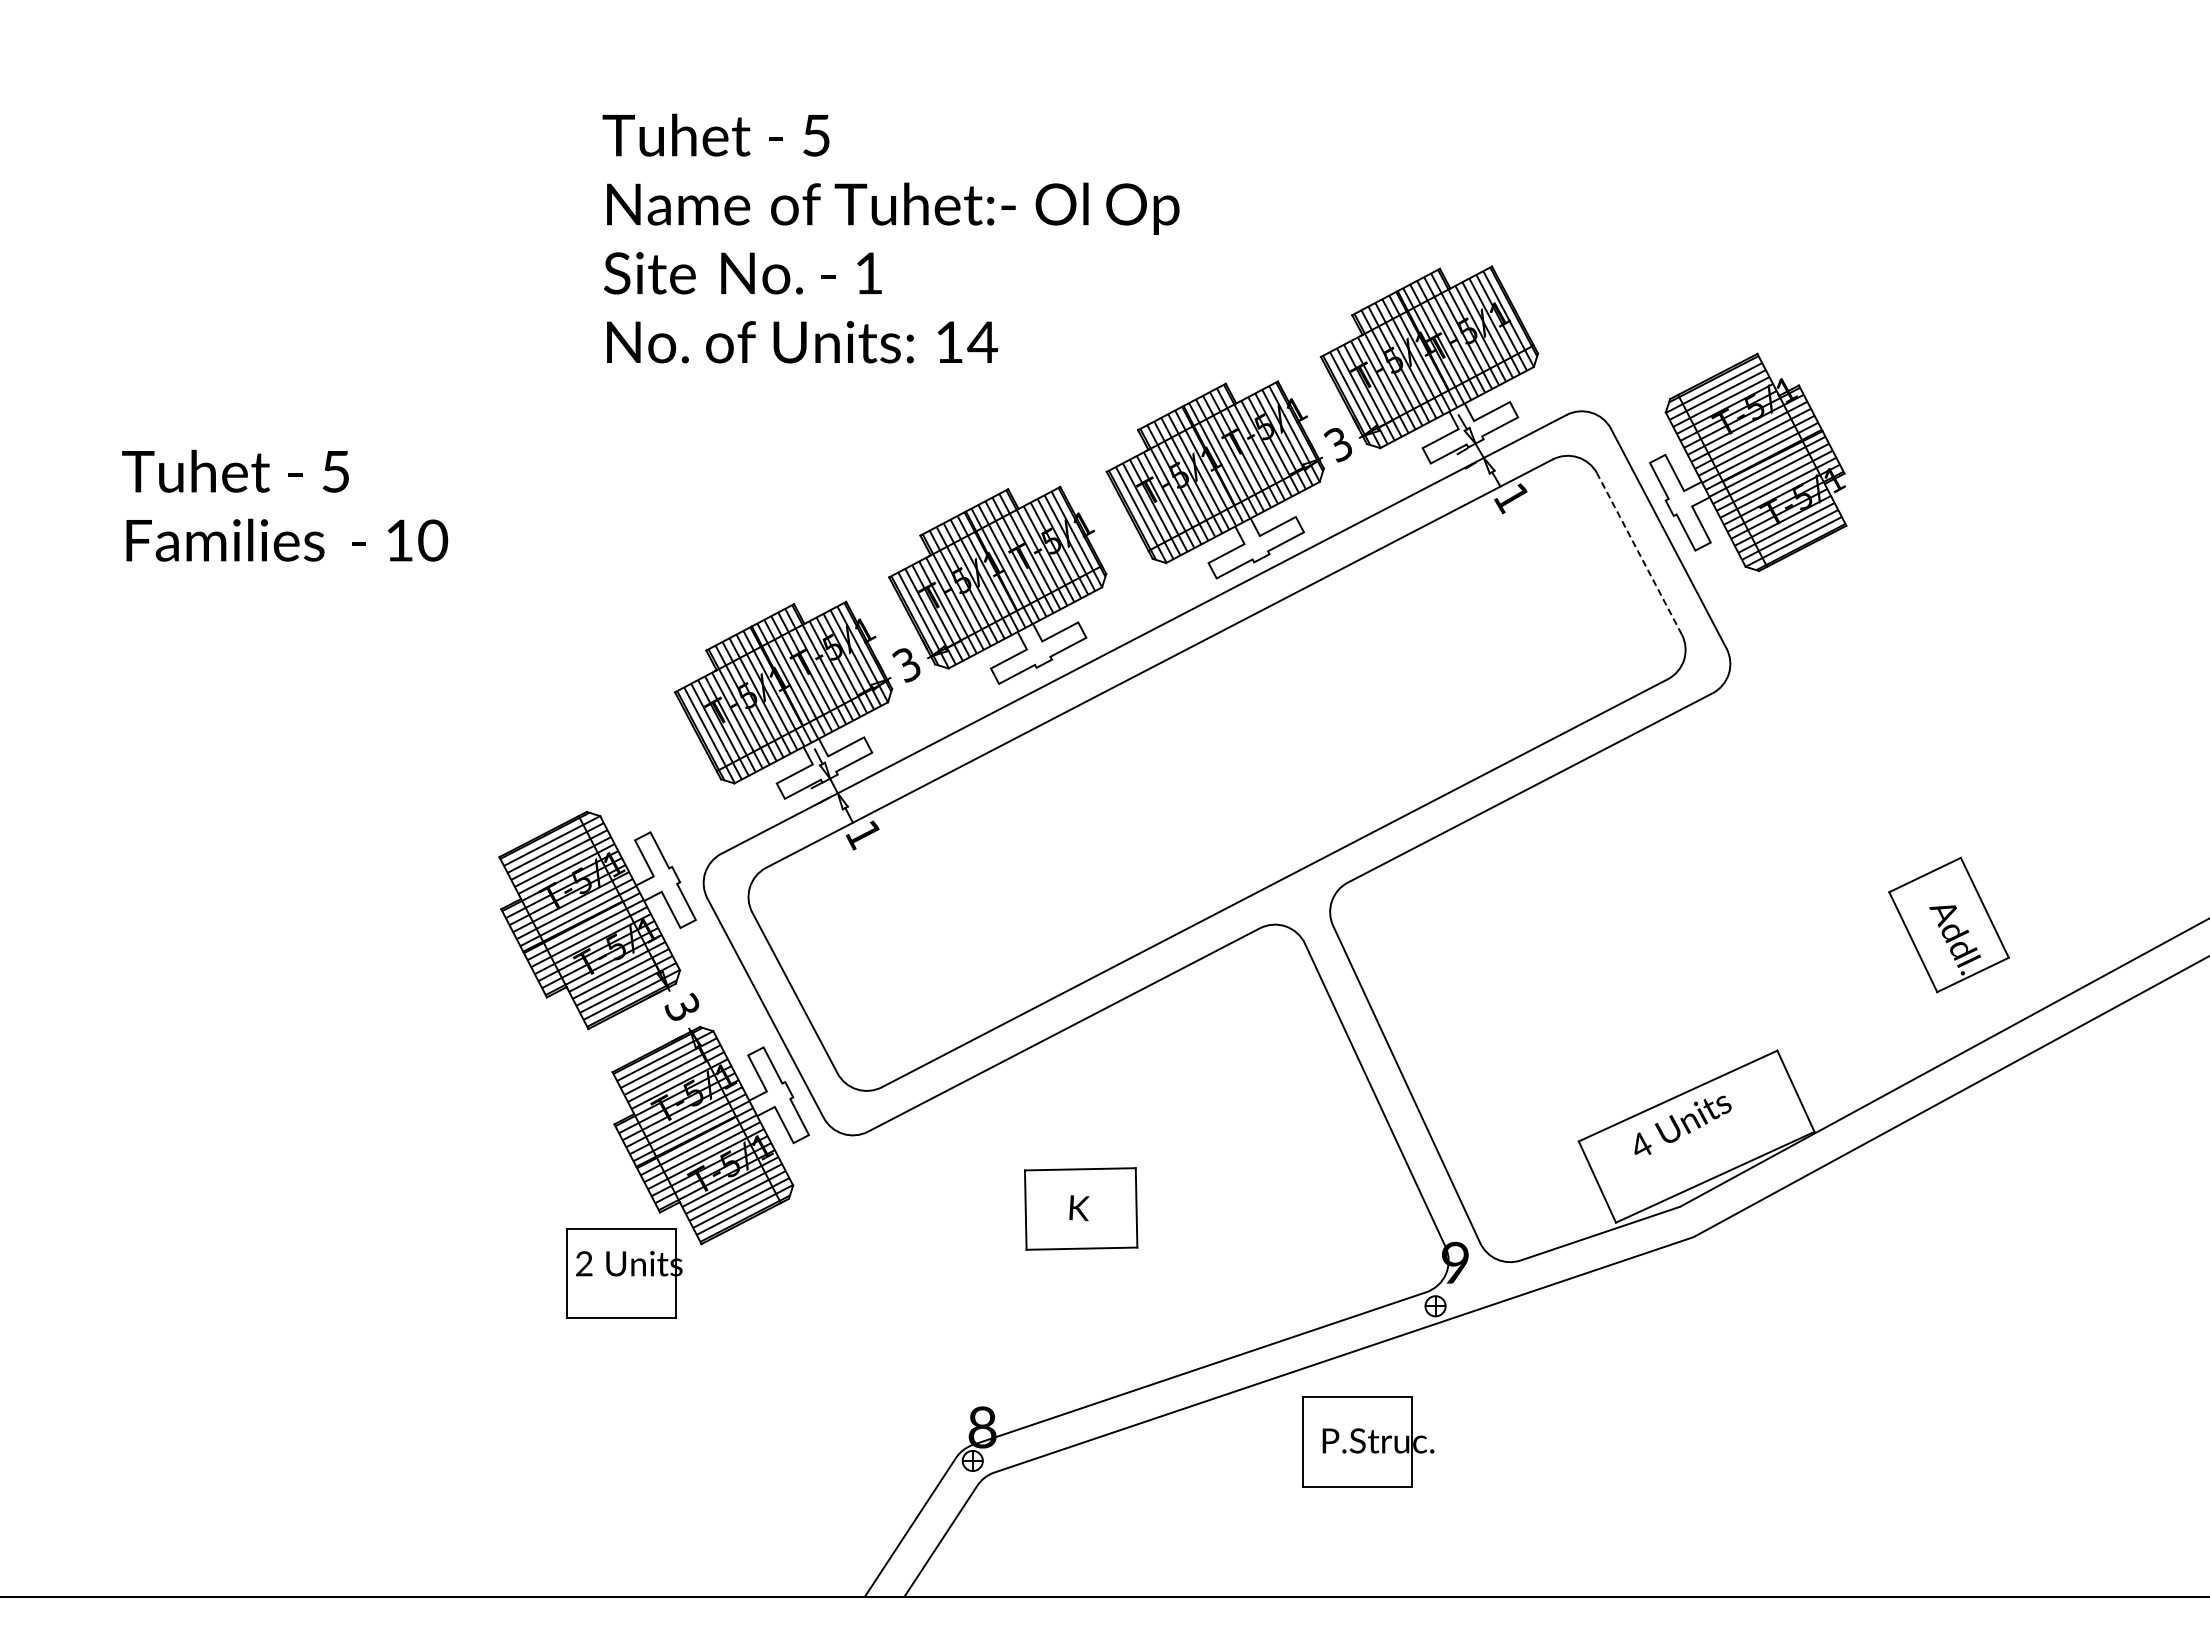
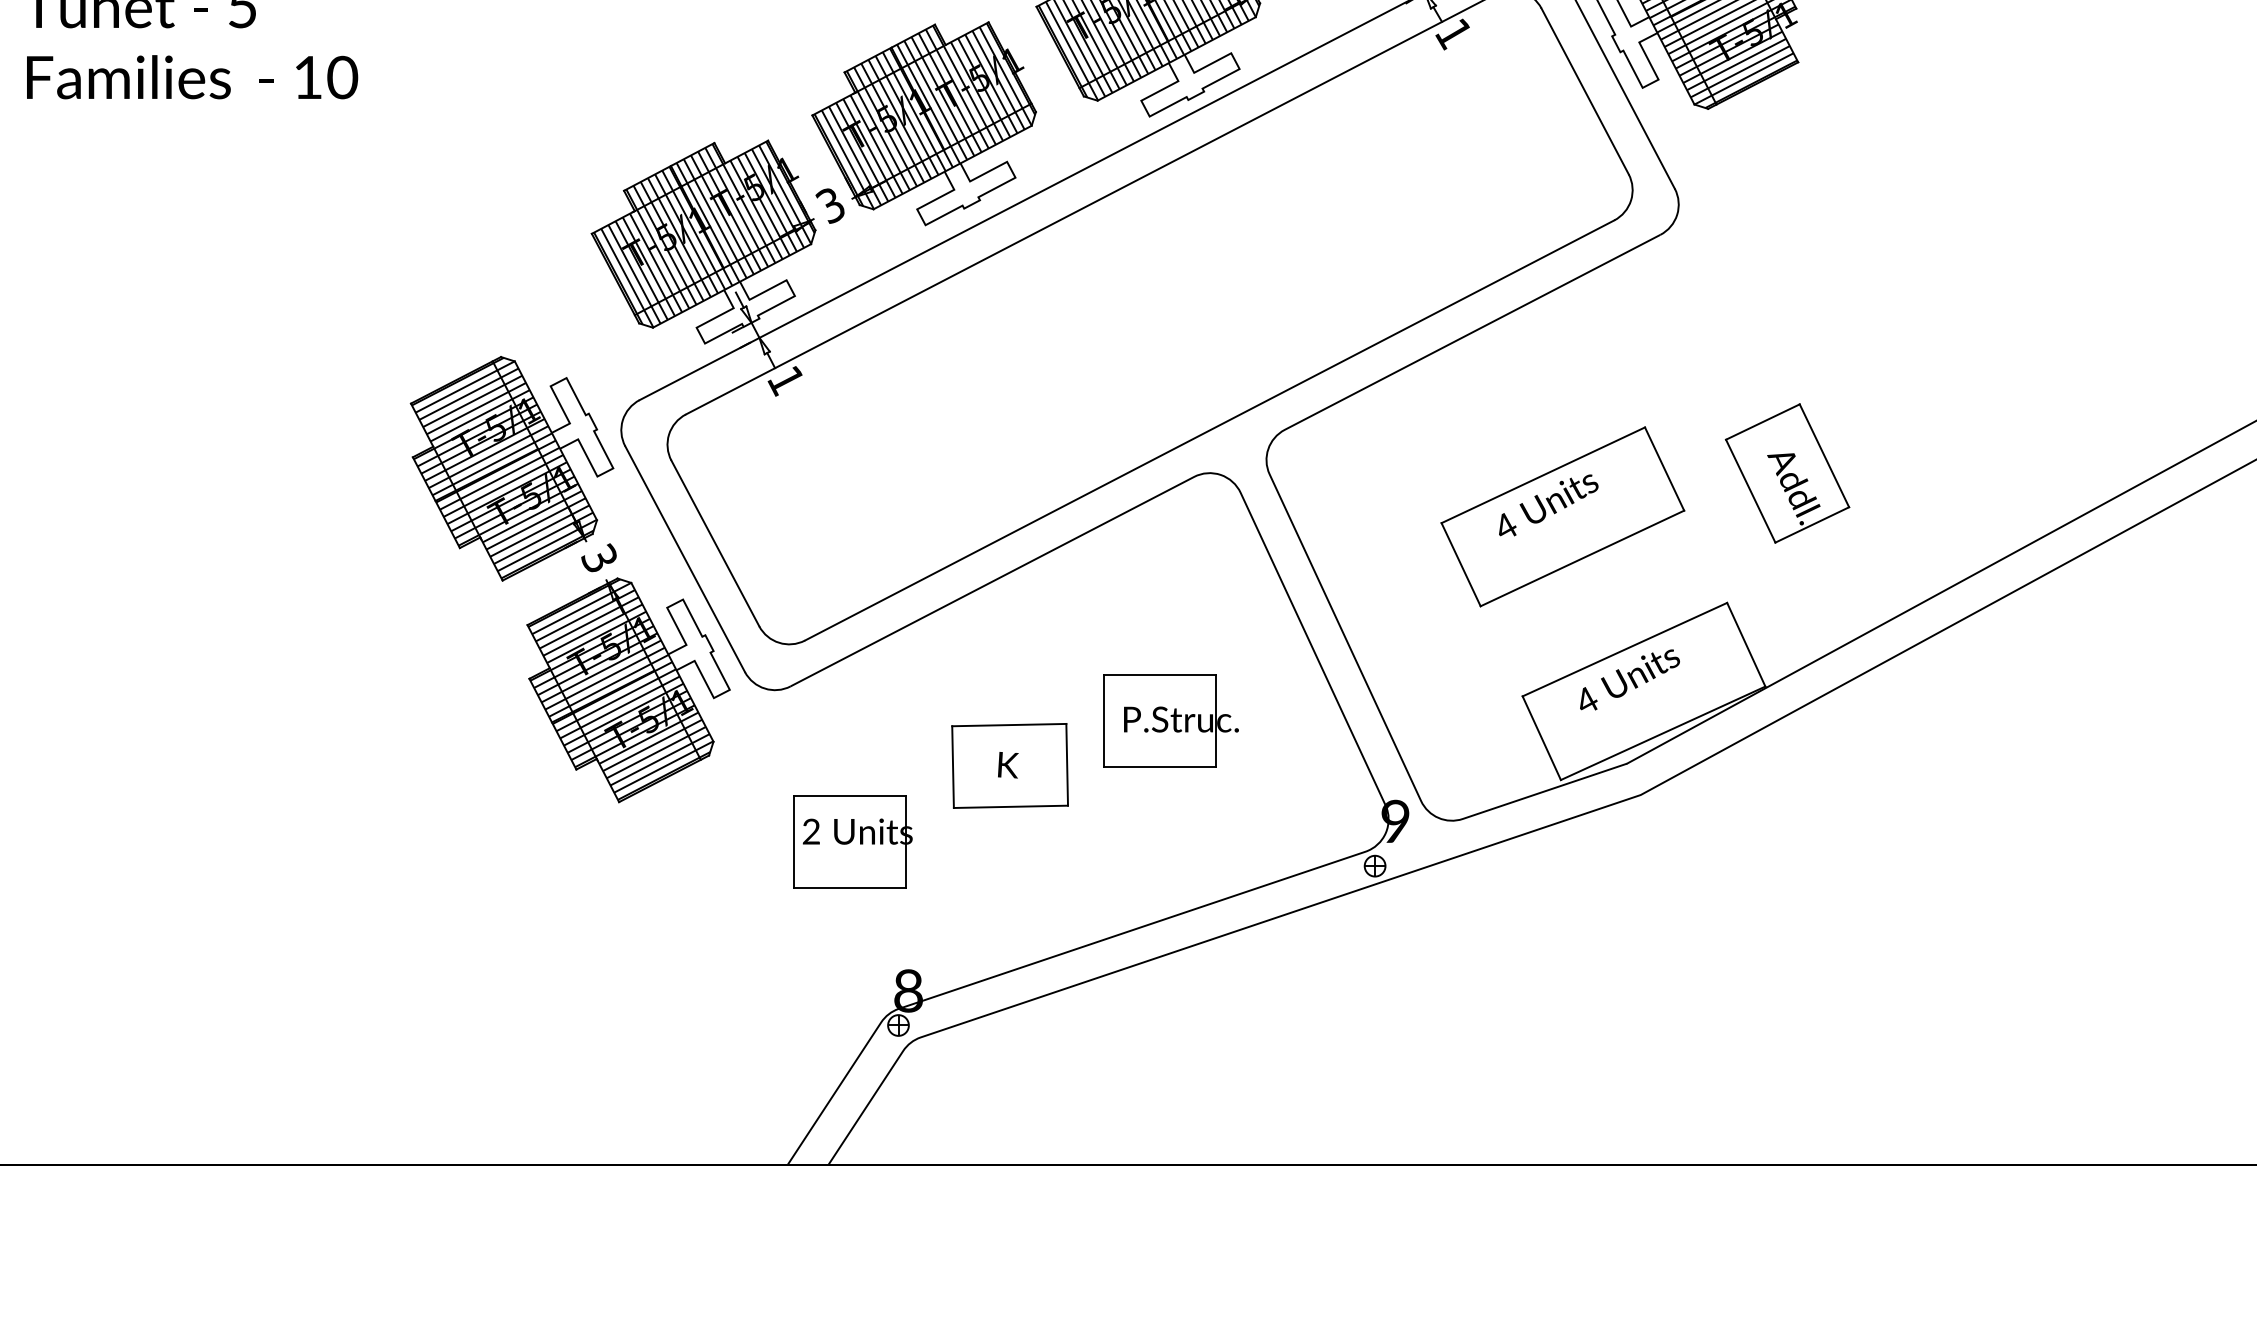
line: (1639, 554) -> (1585, 91), dashed -> solid
part: (1948, 924) -> (1787, 472), moved
part: (1617, 967) -> (1562, 517), added
part: (624, 1273) -> (852, 841), moved
part: (1368, 1441) -> (1171, 720), moved

